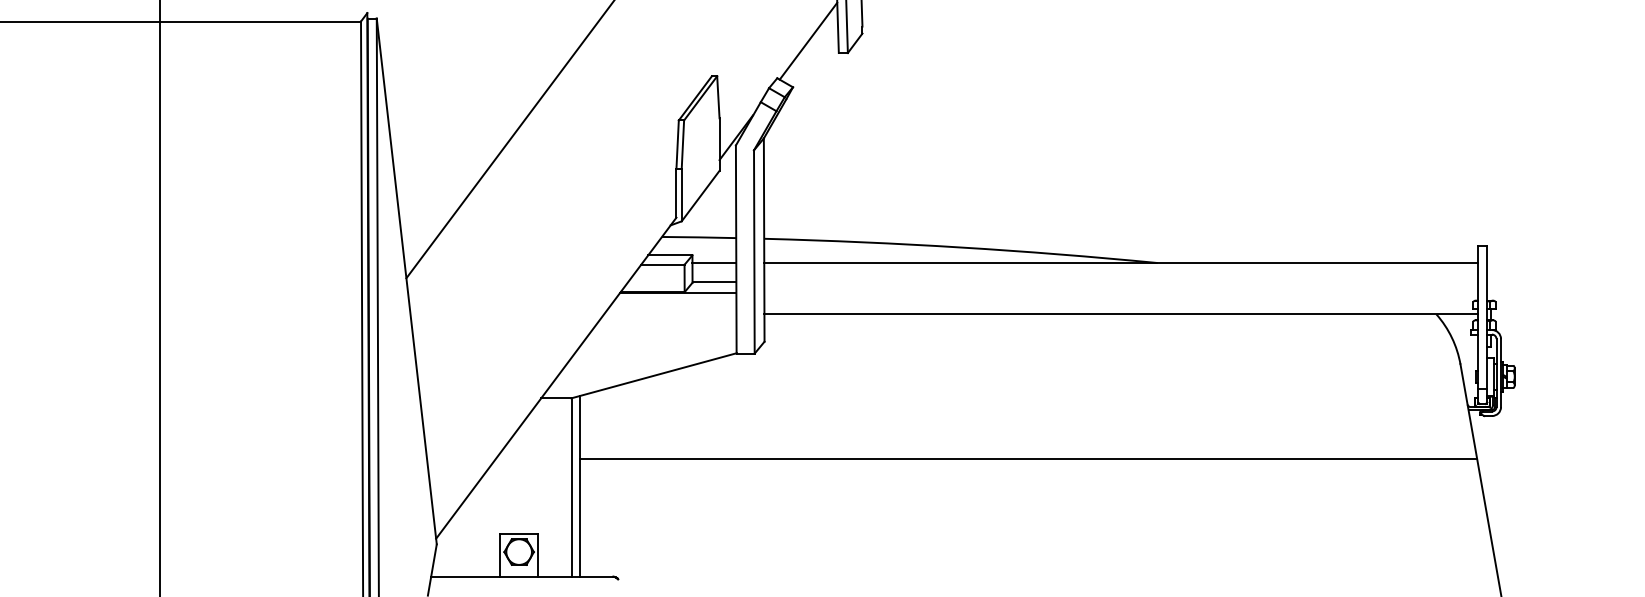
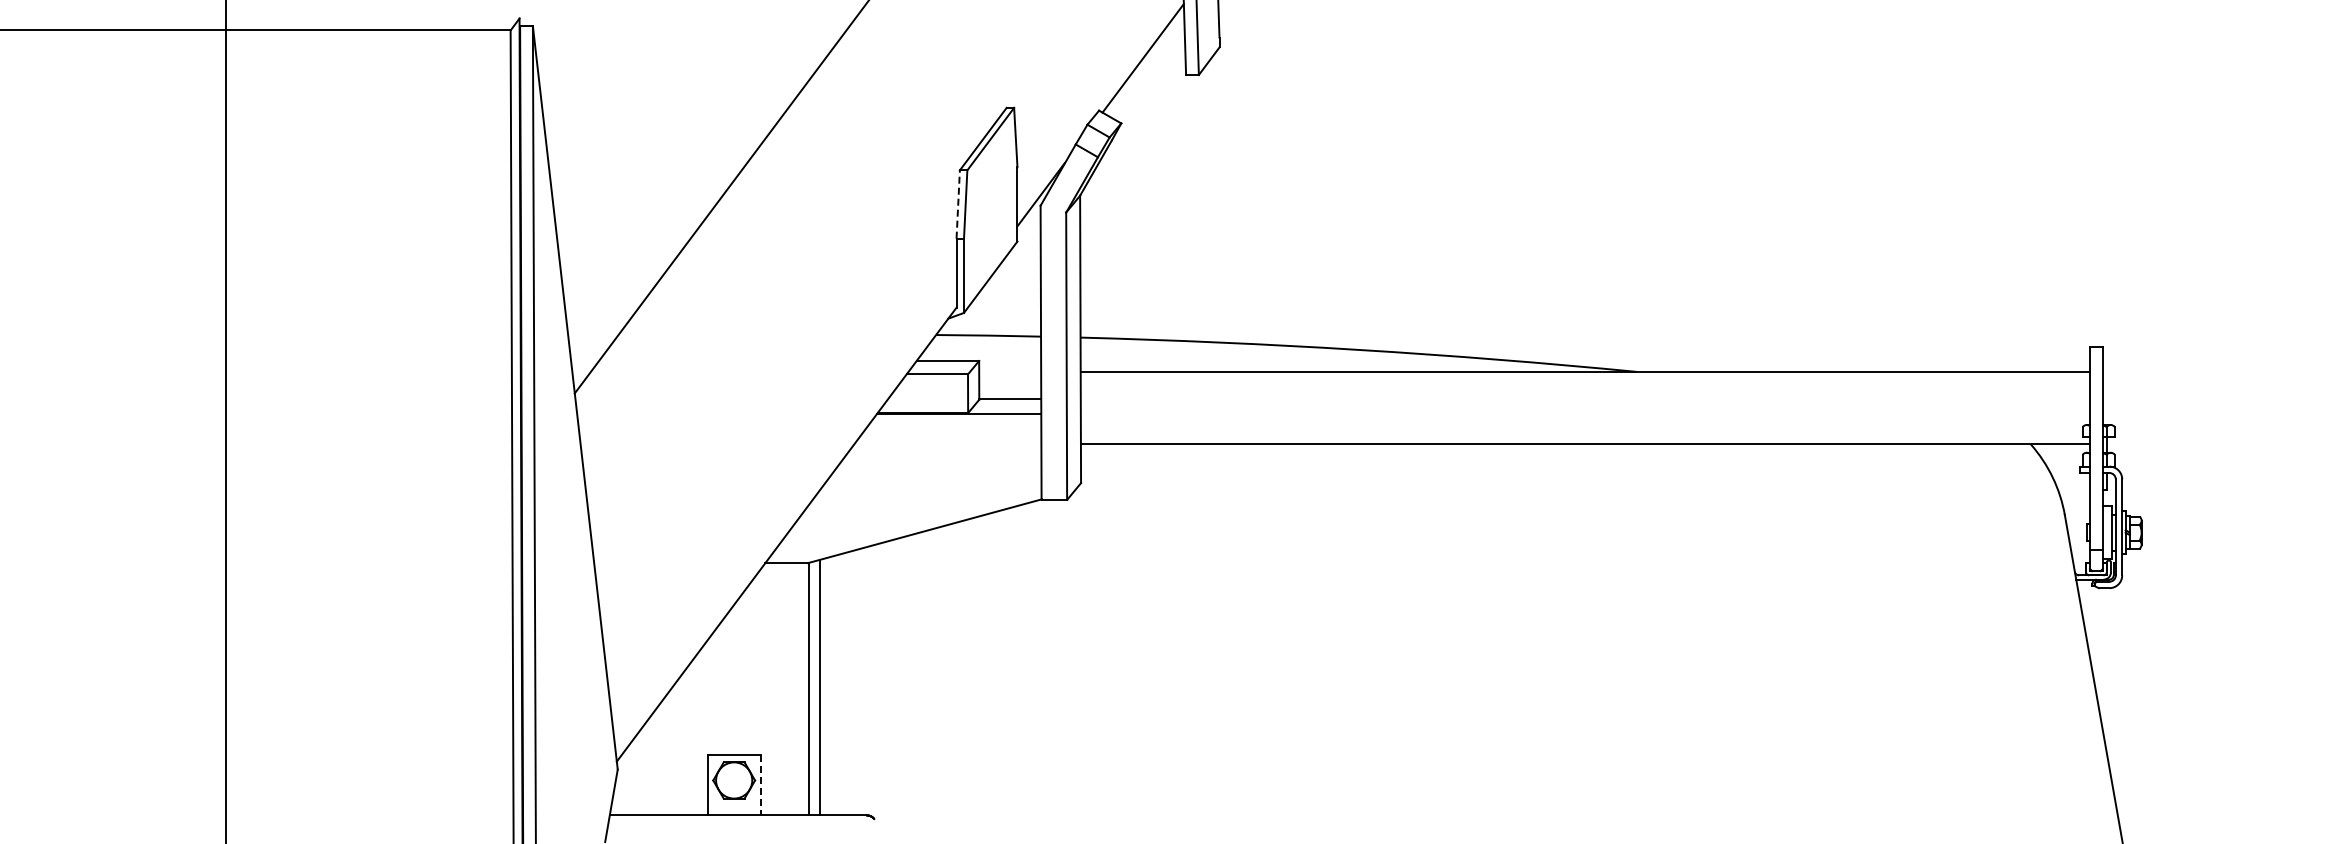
line: (677, 144) -> (958, 204), solid -> dashed
line: (714, 262) -> (1010, 371), removed
line: (1027, 458) -> (1453, 648), removed
line: (537, 555) -> (760, 785), solid -> dashed

